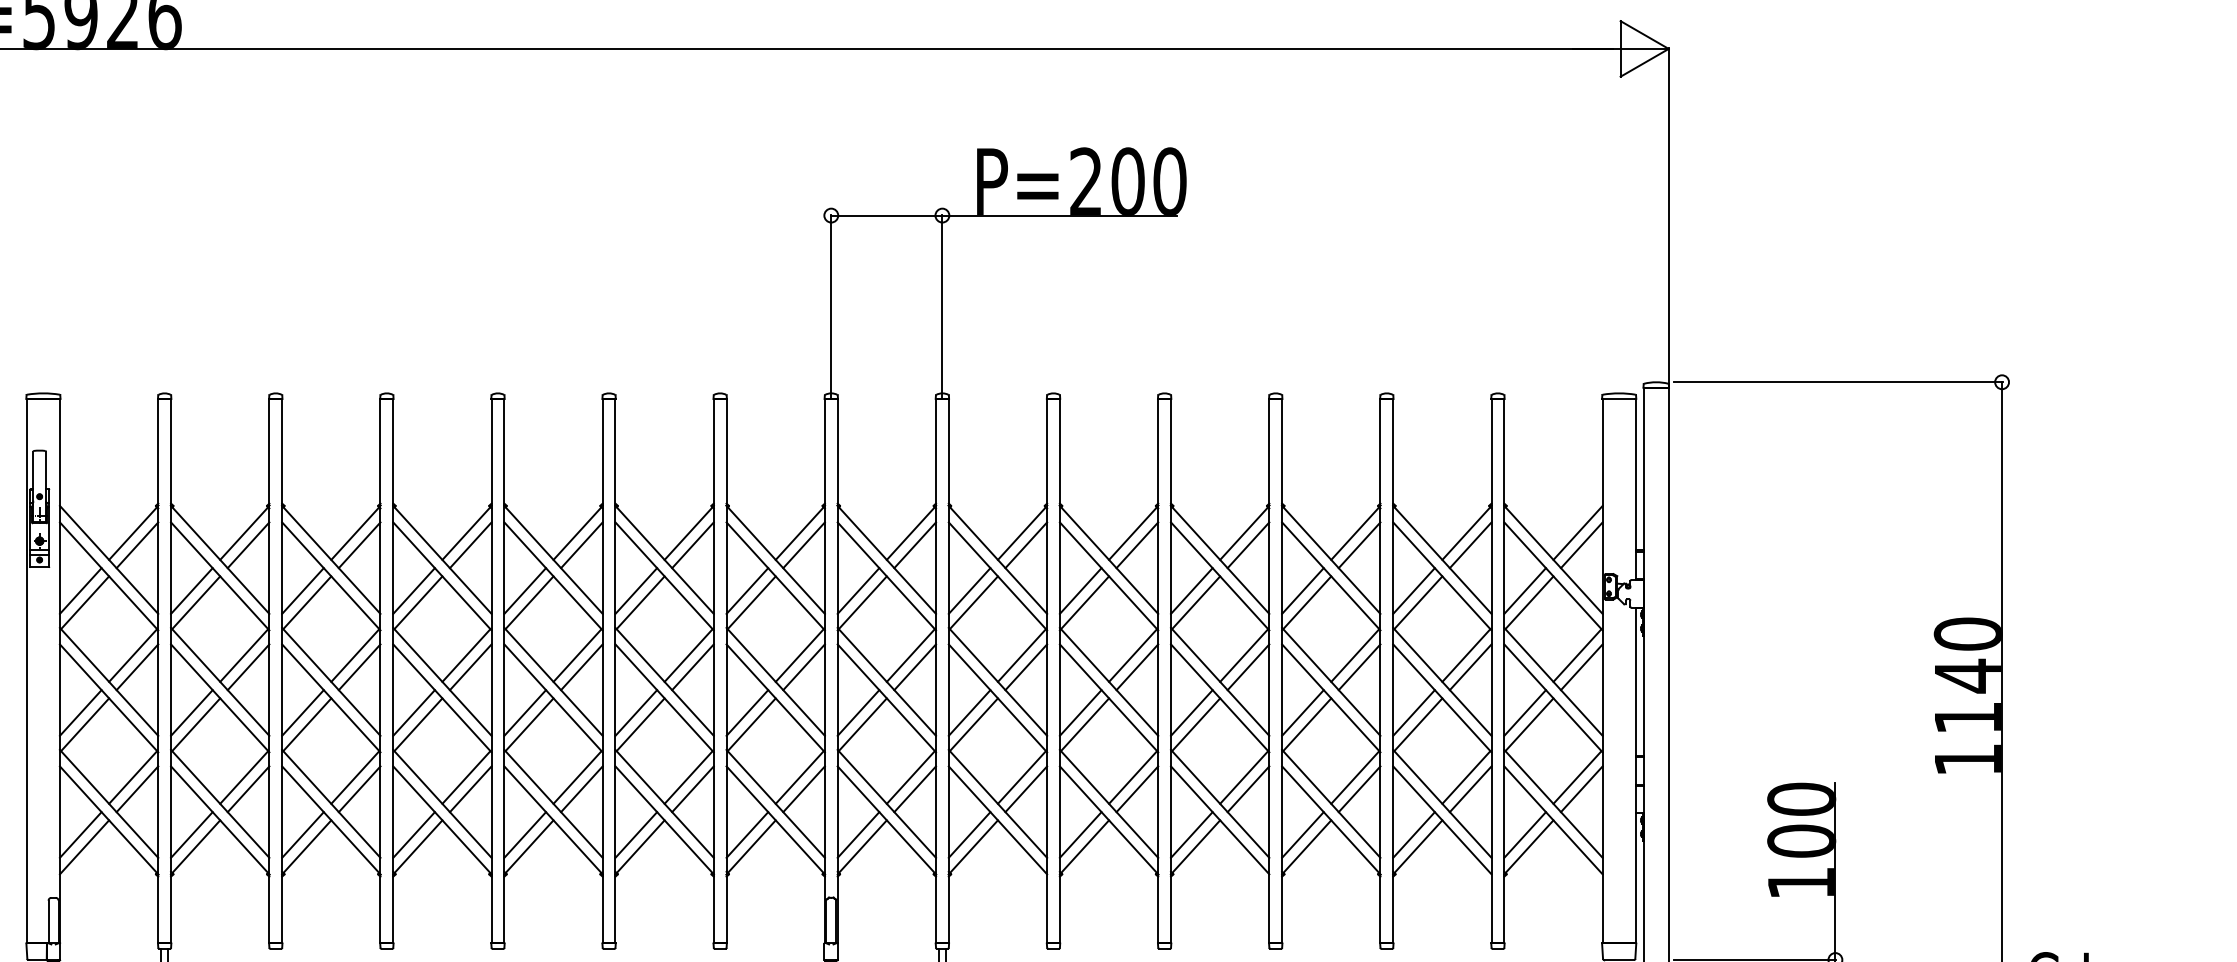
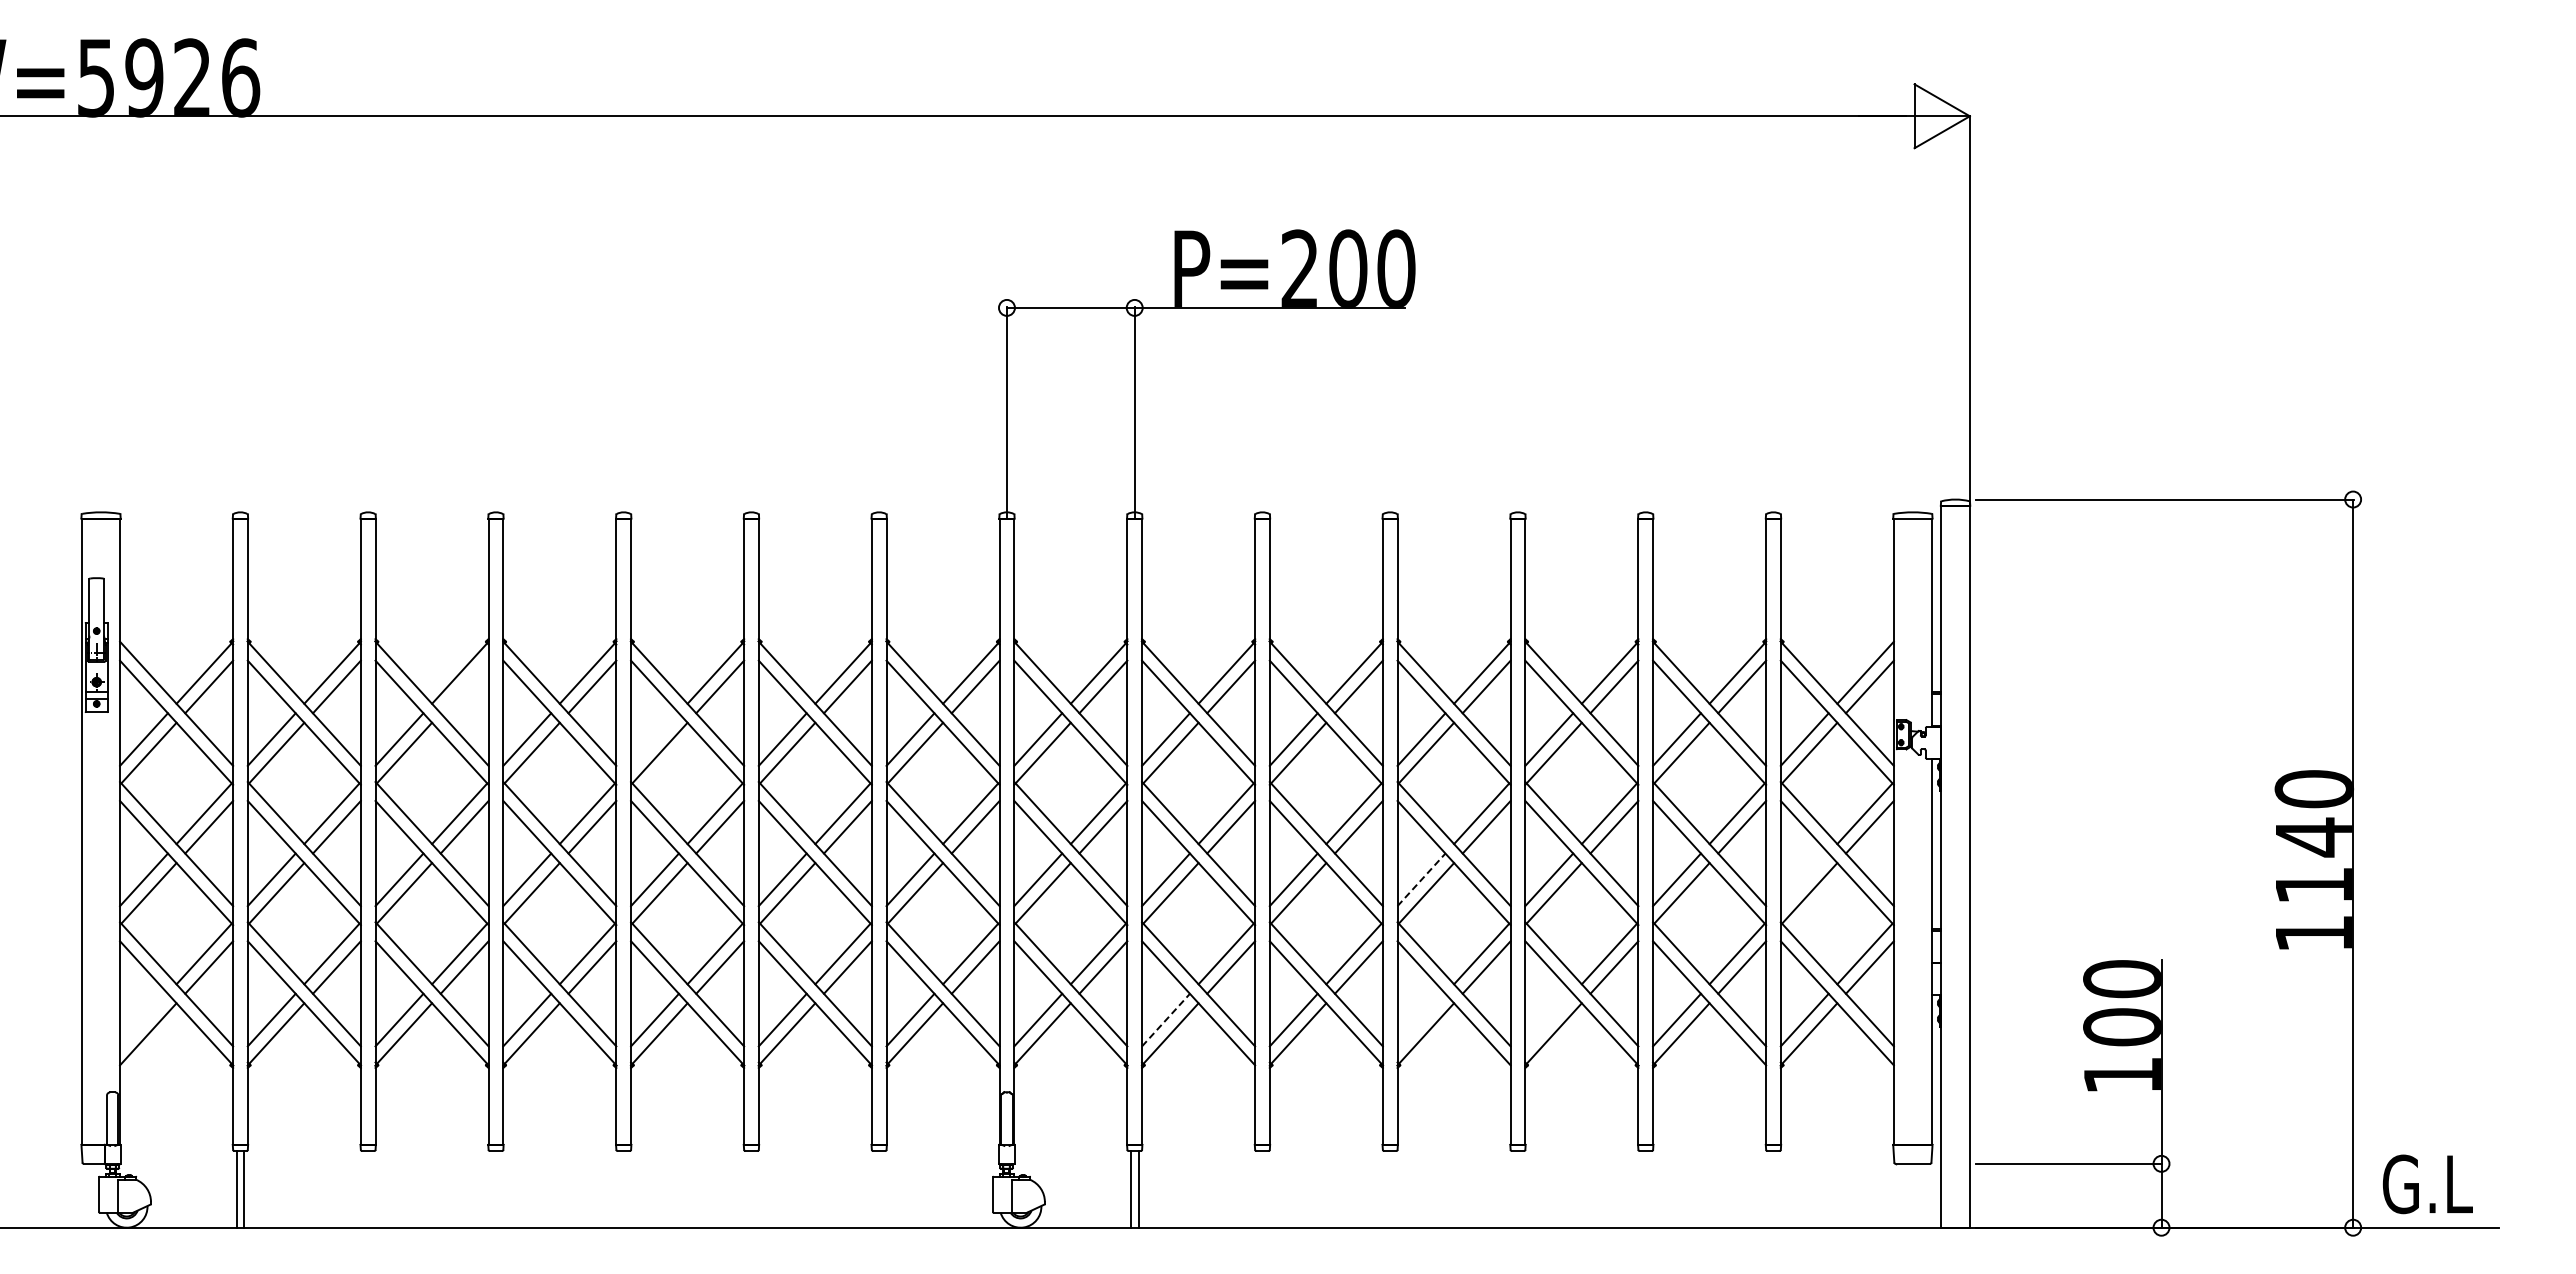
line: (359, 544) -> (464, 686), removed
line: (524, 590) -> (654, 739), removed
line: (1191, 712) -> (1421, 879), solid -> dashed
line: (1524, 712) -> (1804, 879), removed
line: (80, 834) -> (143, 1019), removed
line: (1191, 834) -> (1421, 1019), removed
line: (1303, 834) -> (1549, 1019), removed
line: (970, 835) -> (1166, 1020), solid -> dashed

